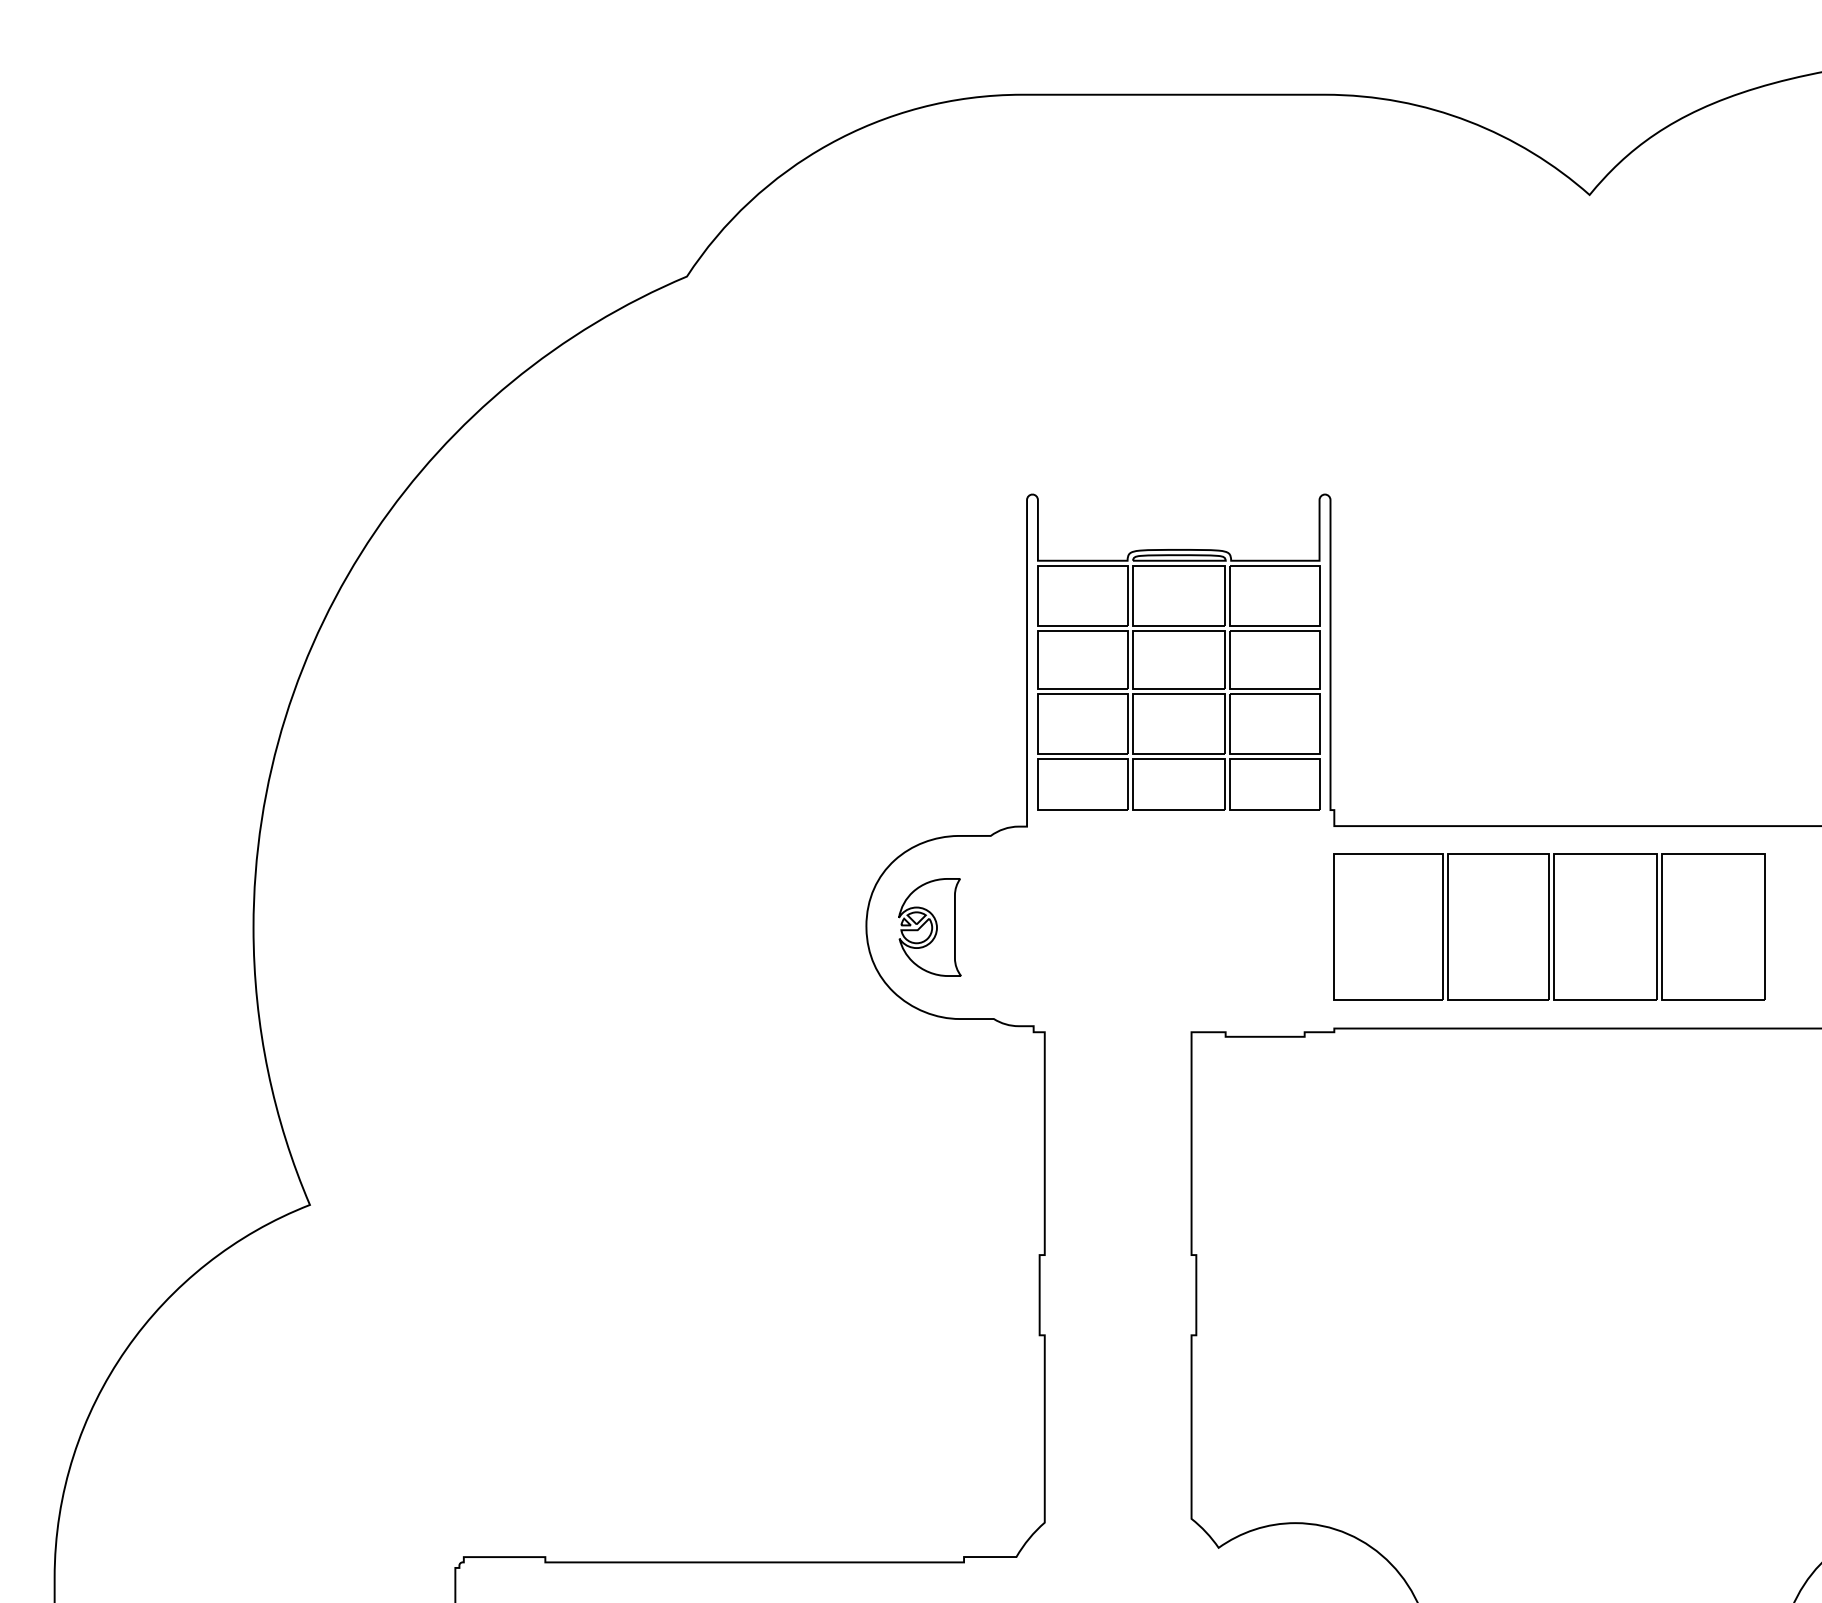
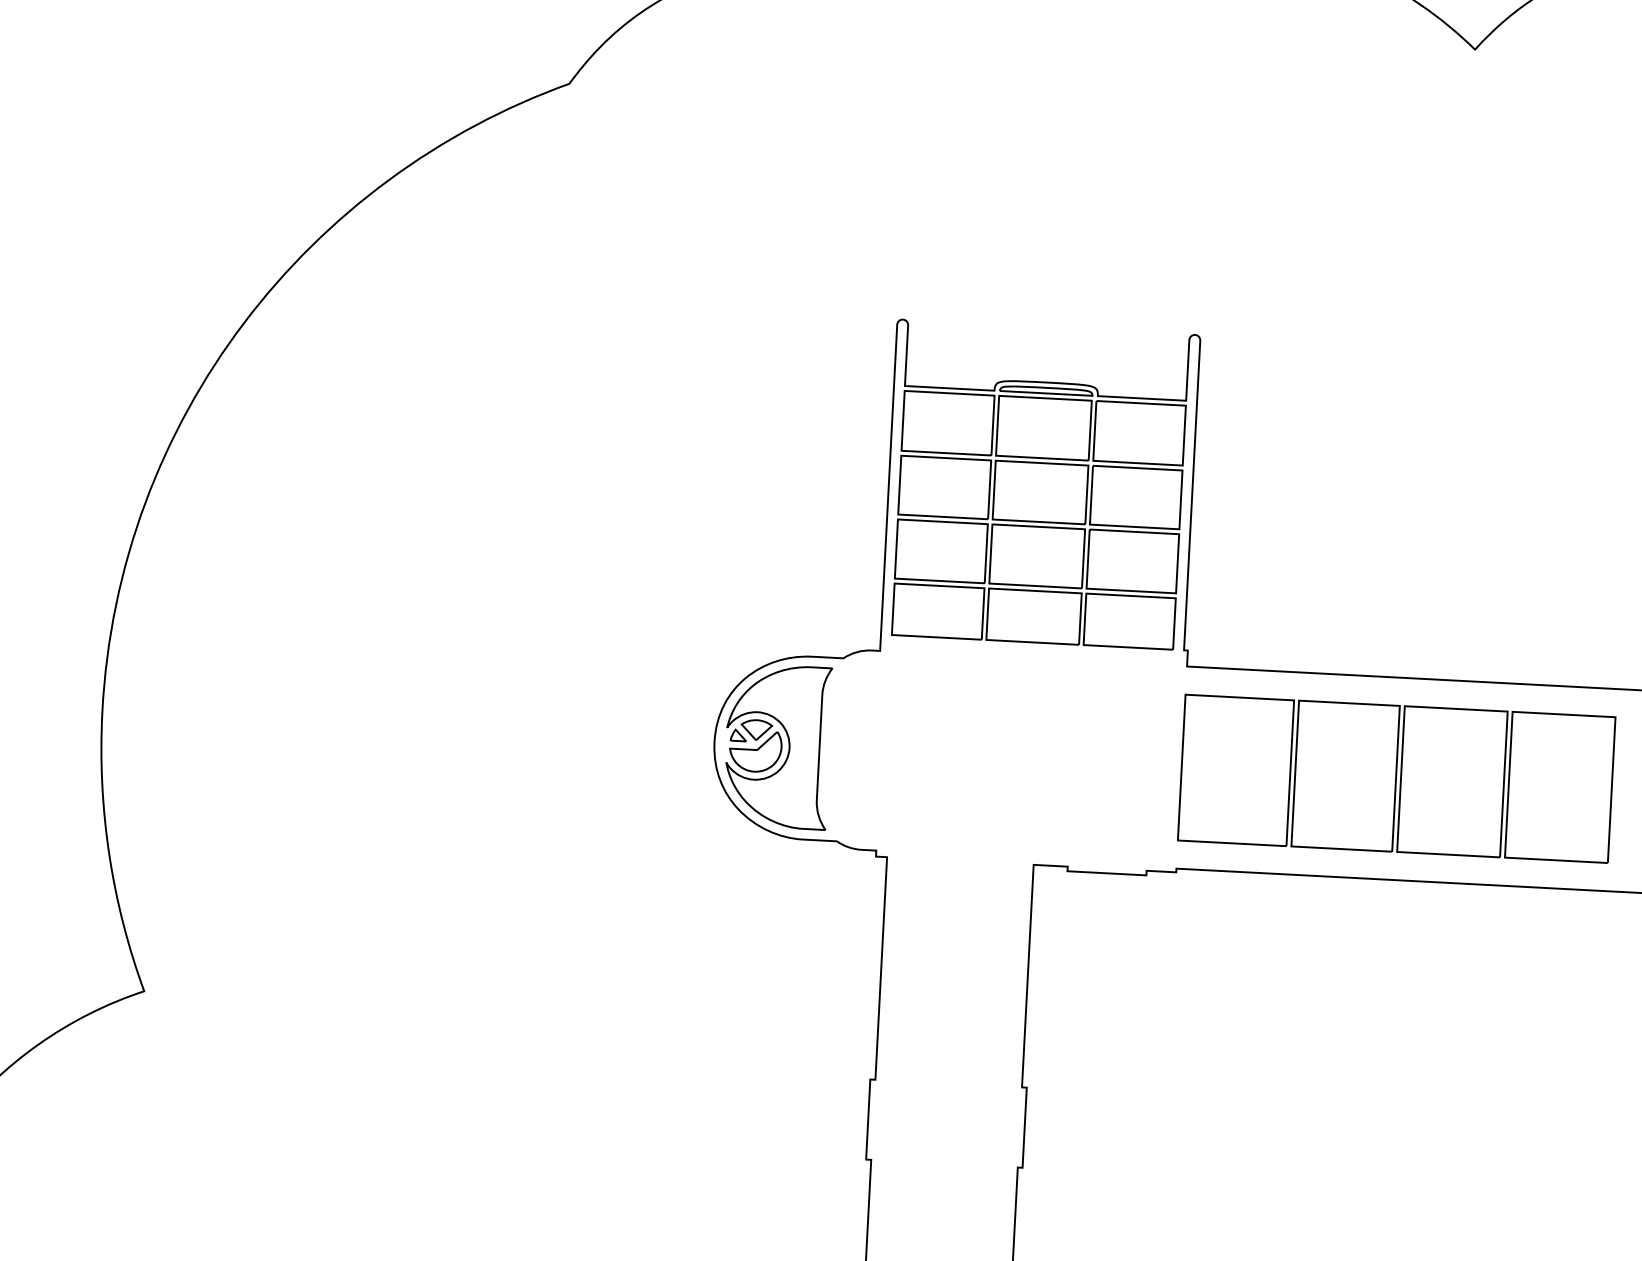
part: (929, 927) -> (777, 746), size x1.67

